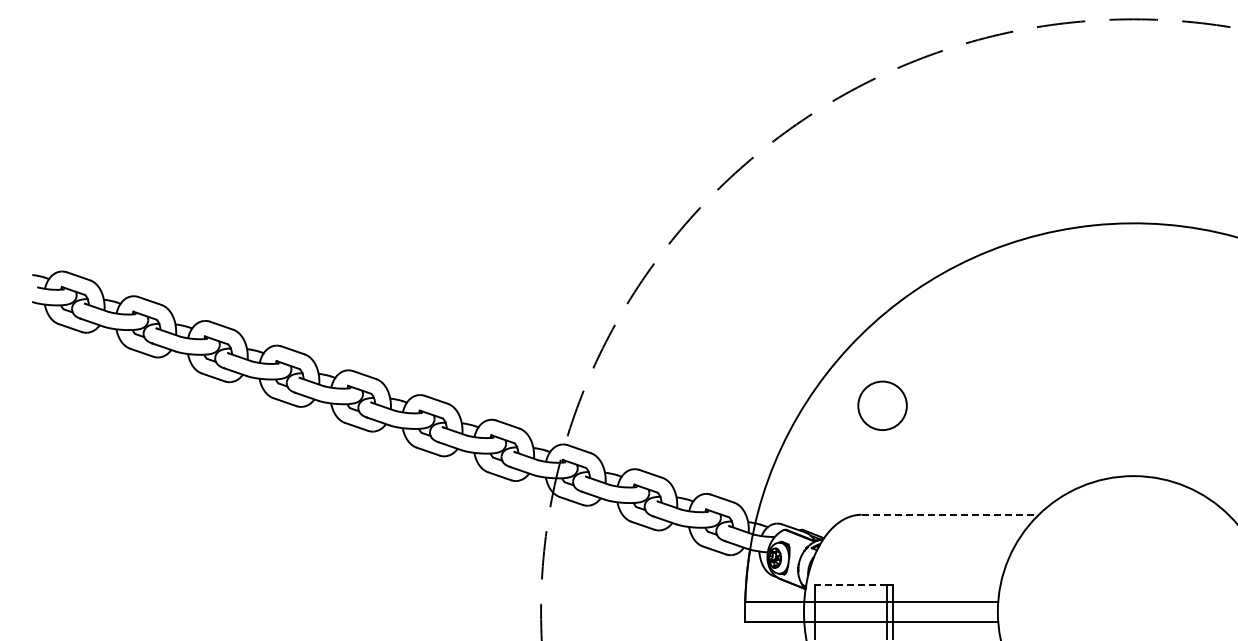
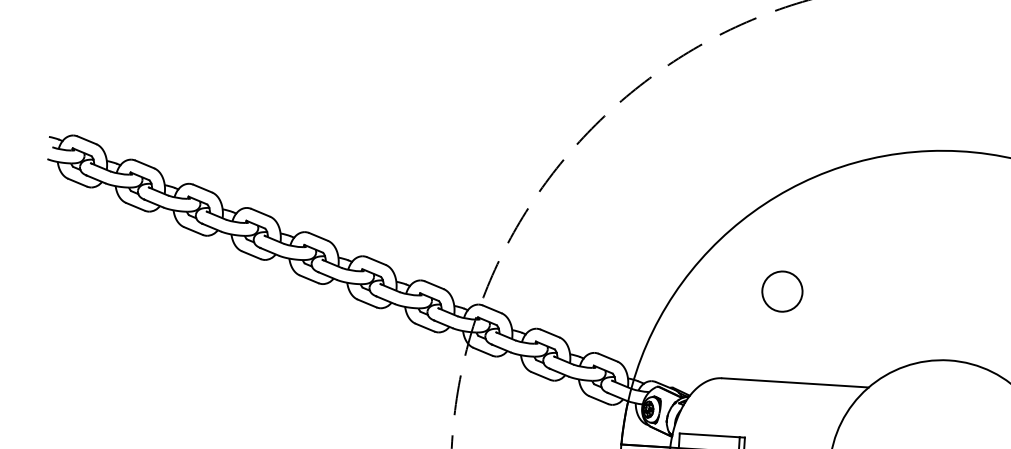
circle: (882, 405) -> (782, 291), moved
line: (950, 514) -> (795, 382), dashed -> solid
line: (850, 584) -> (709, 435), dashed -> solid

